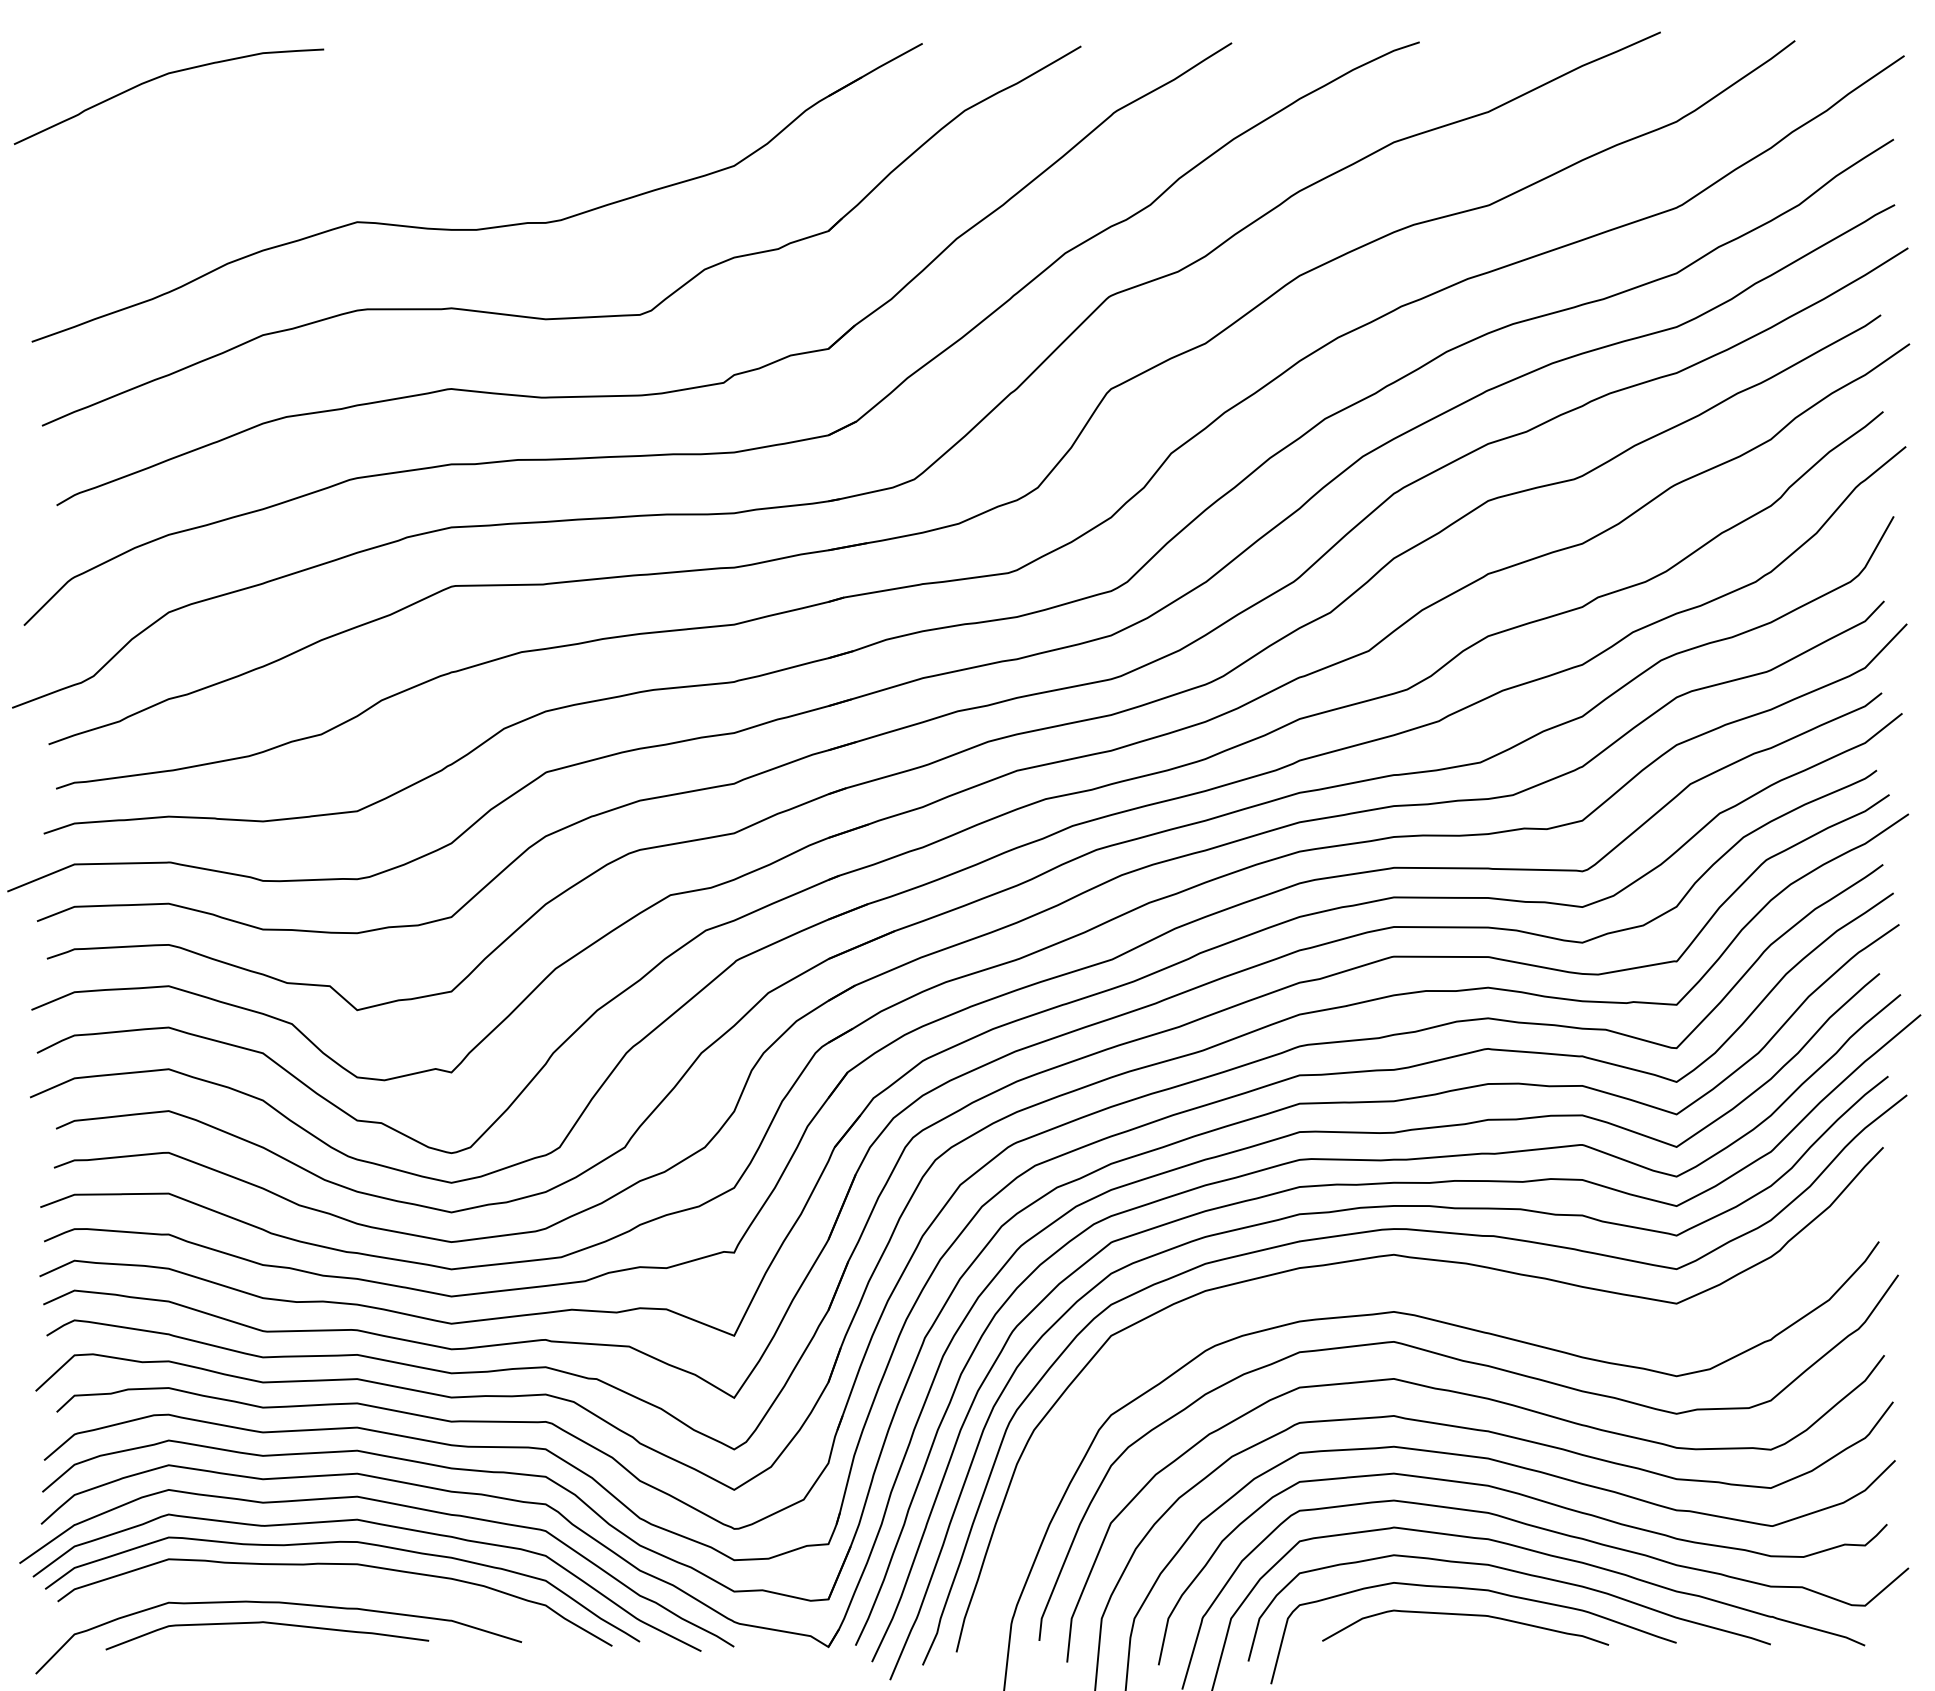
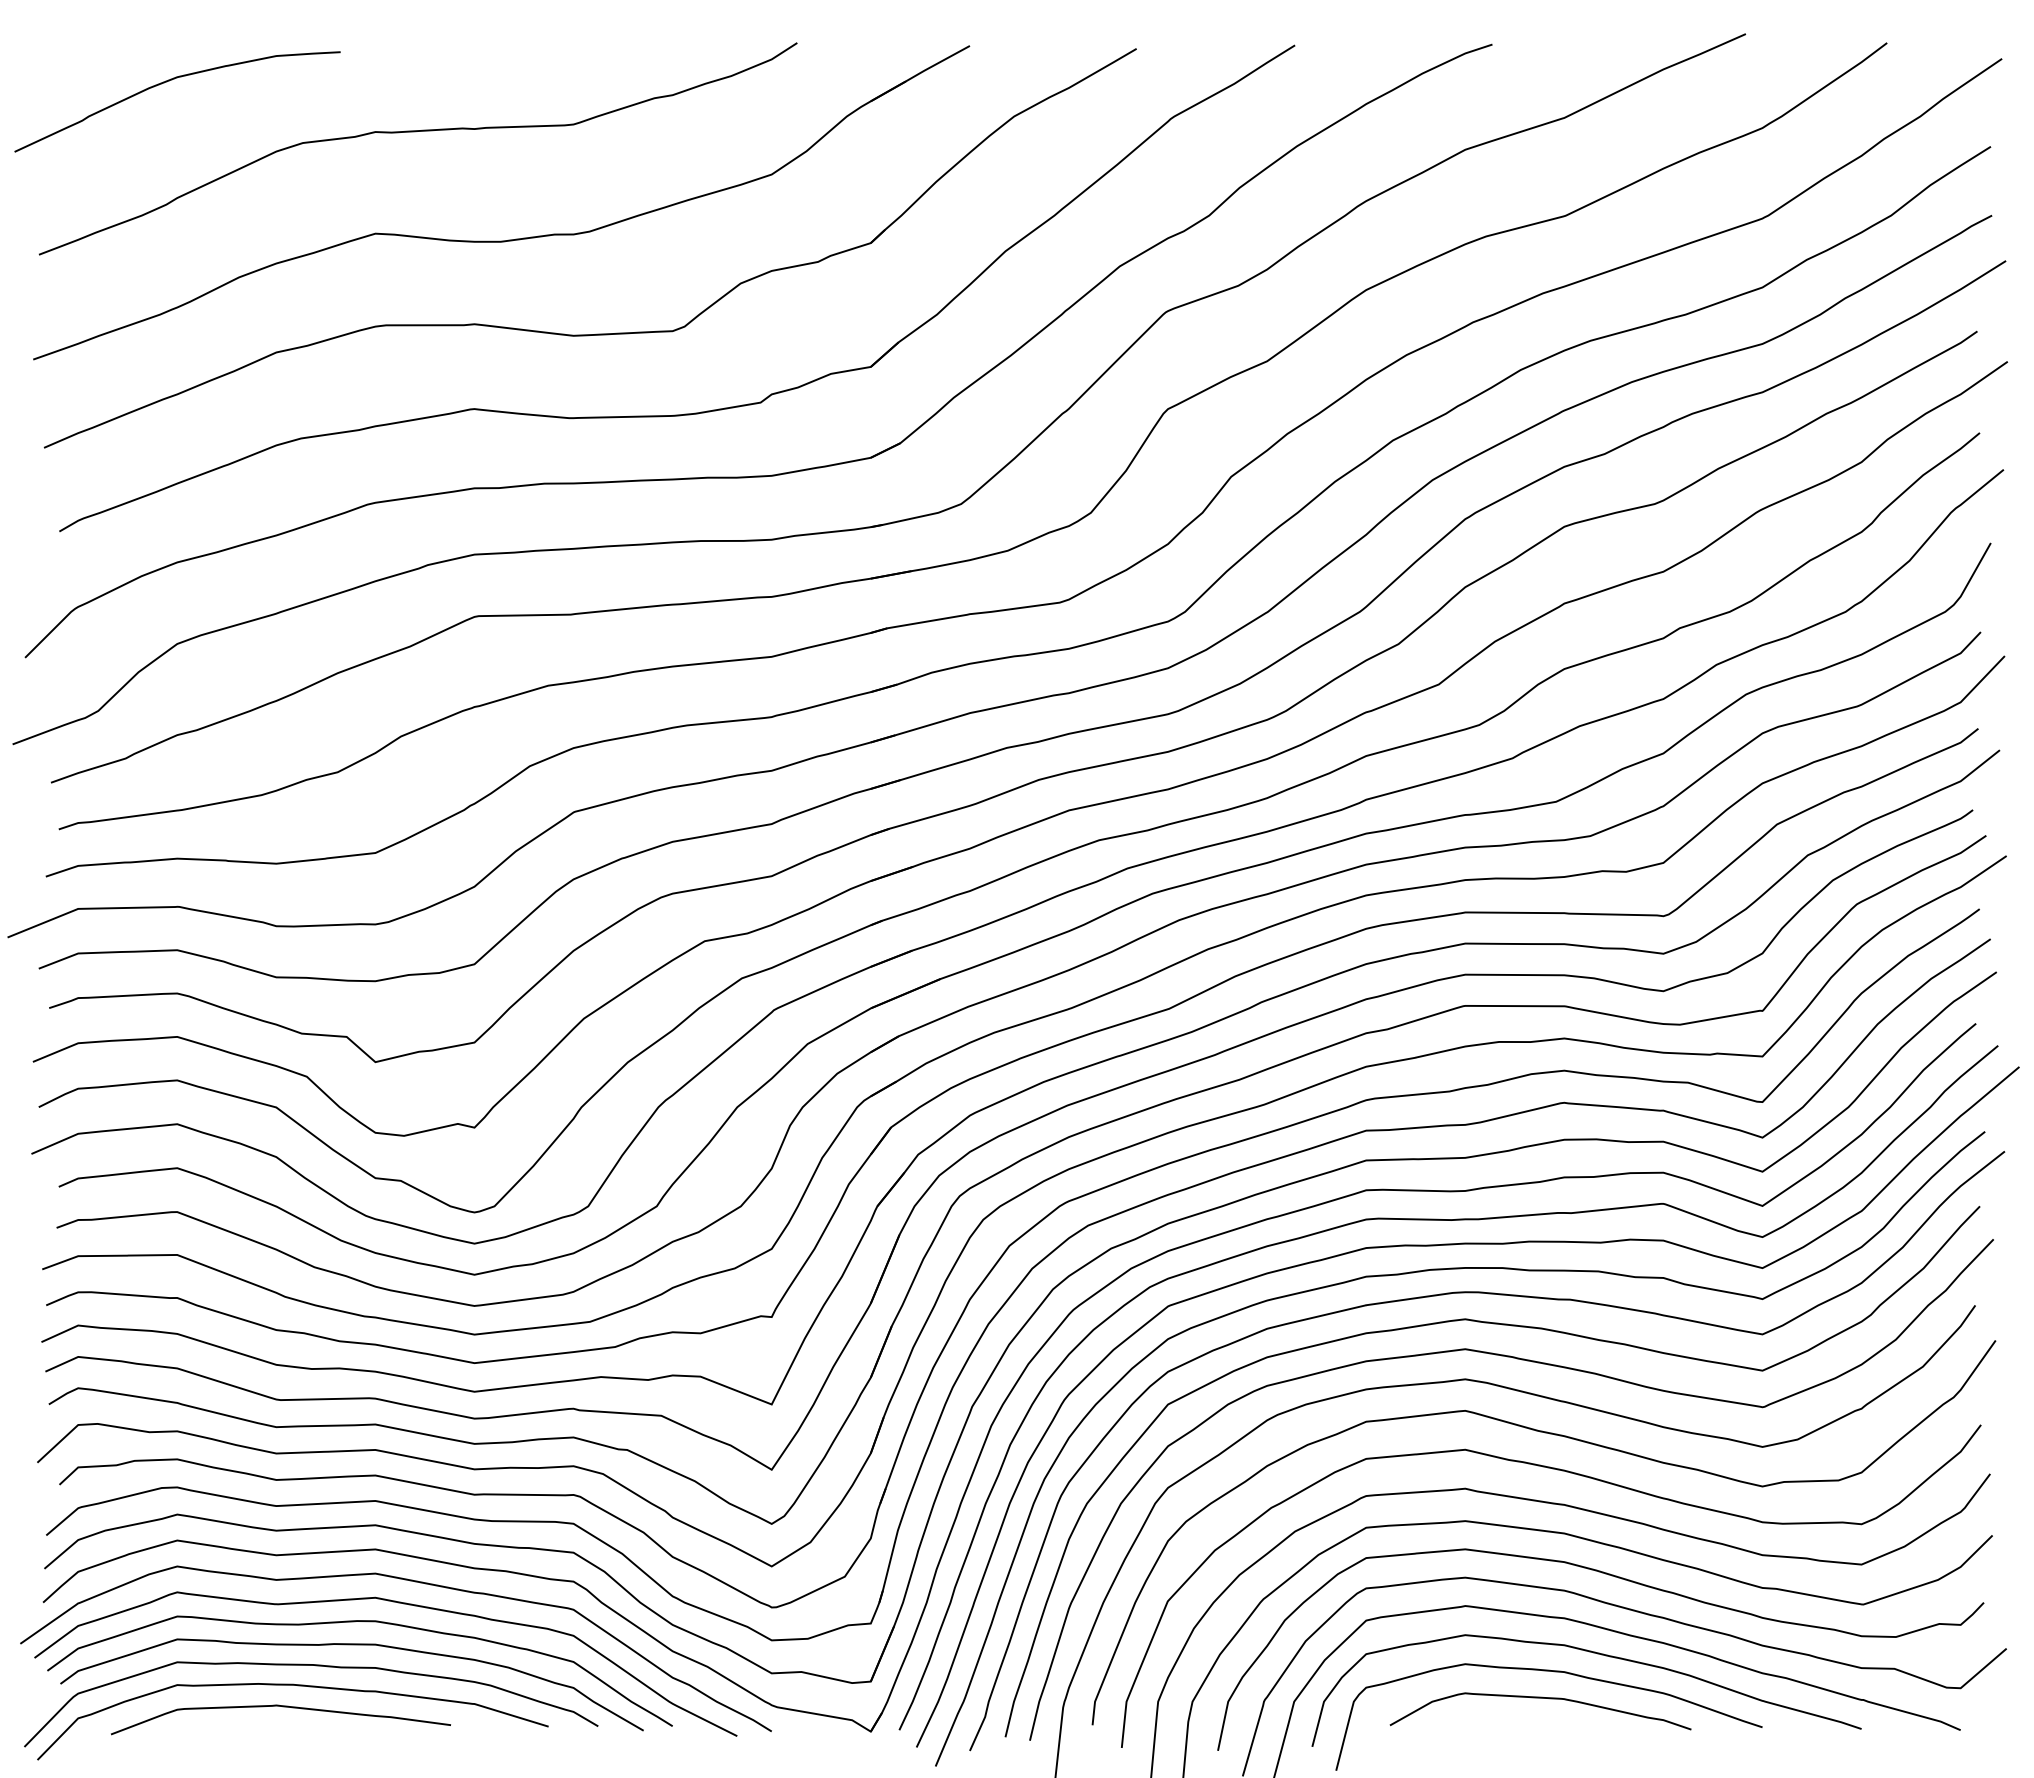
curve: (396, 125) -> (416, 132), added
curve: (1462, 1296) -> (1537, 1363), added
curve: (300, 1585) -> (315, 1666), added

